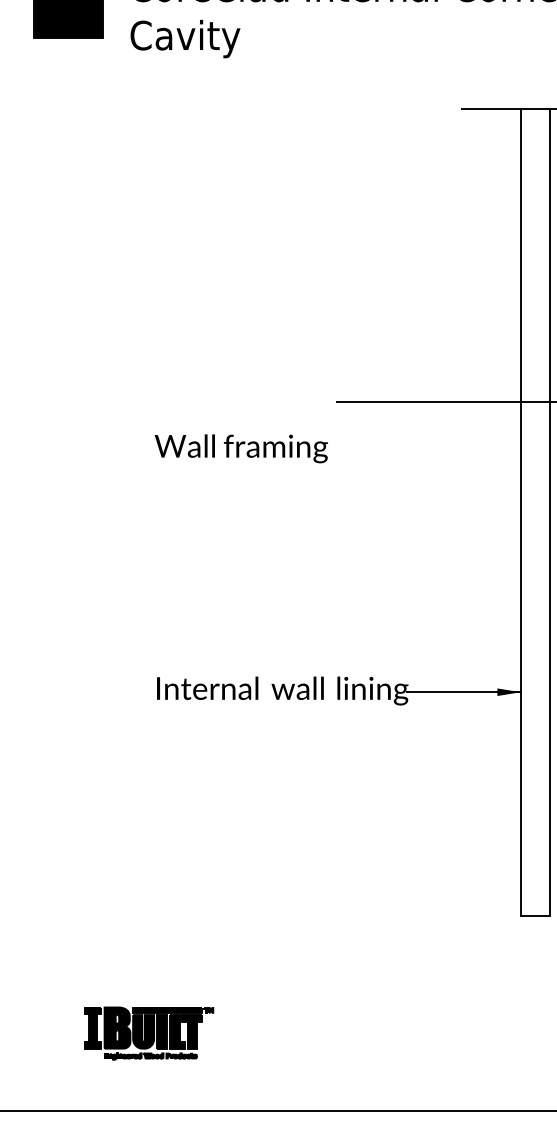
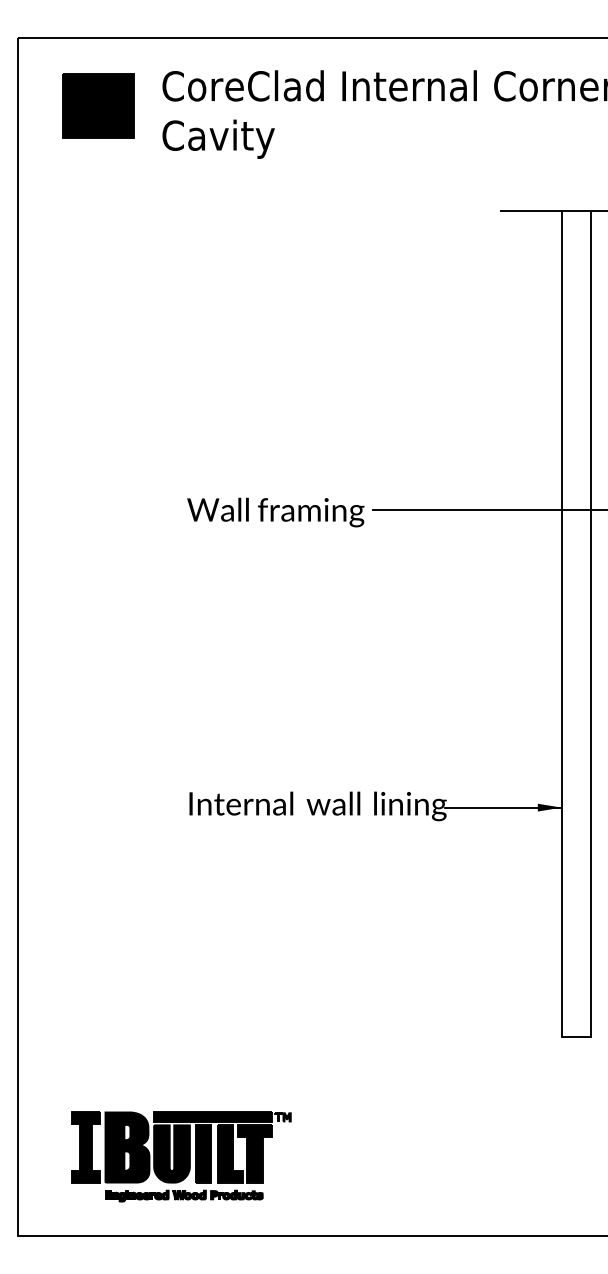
text: (241, 448) -> (275, 512), moved
part: (149, 1033) -> (181, 1156), size x1.67

